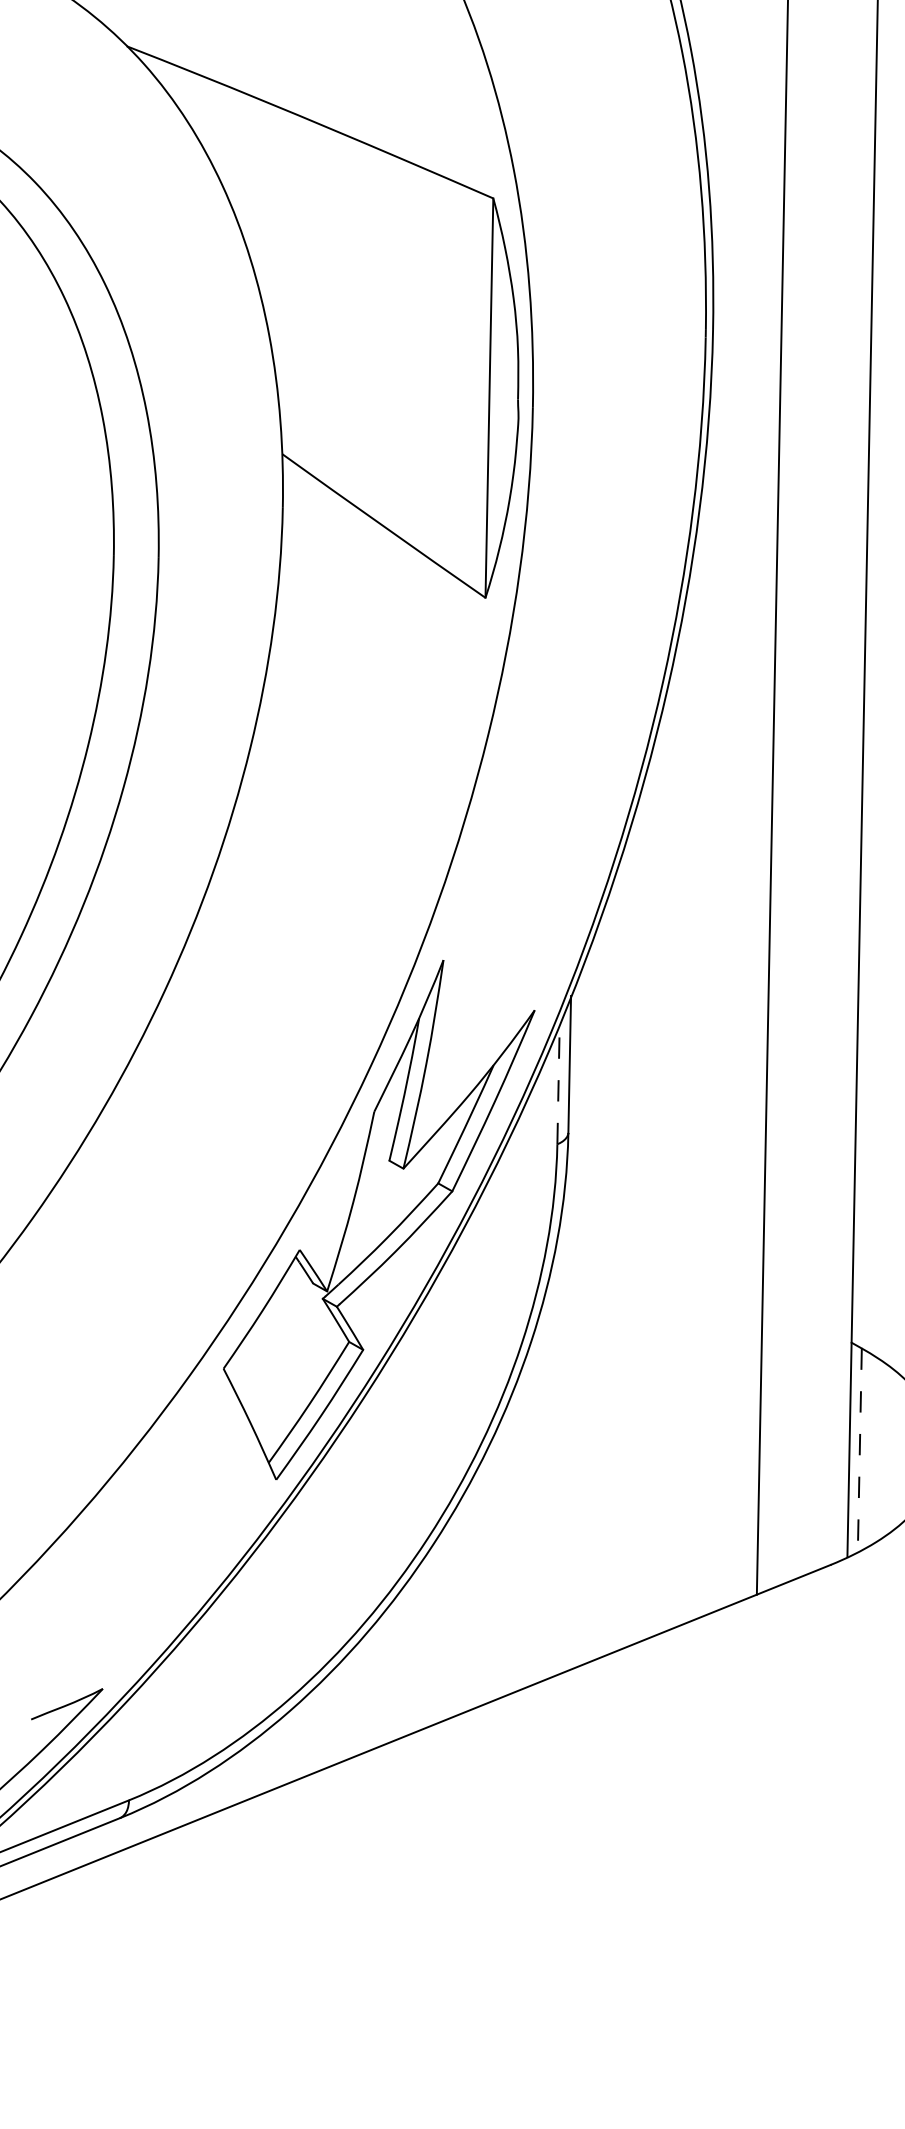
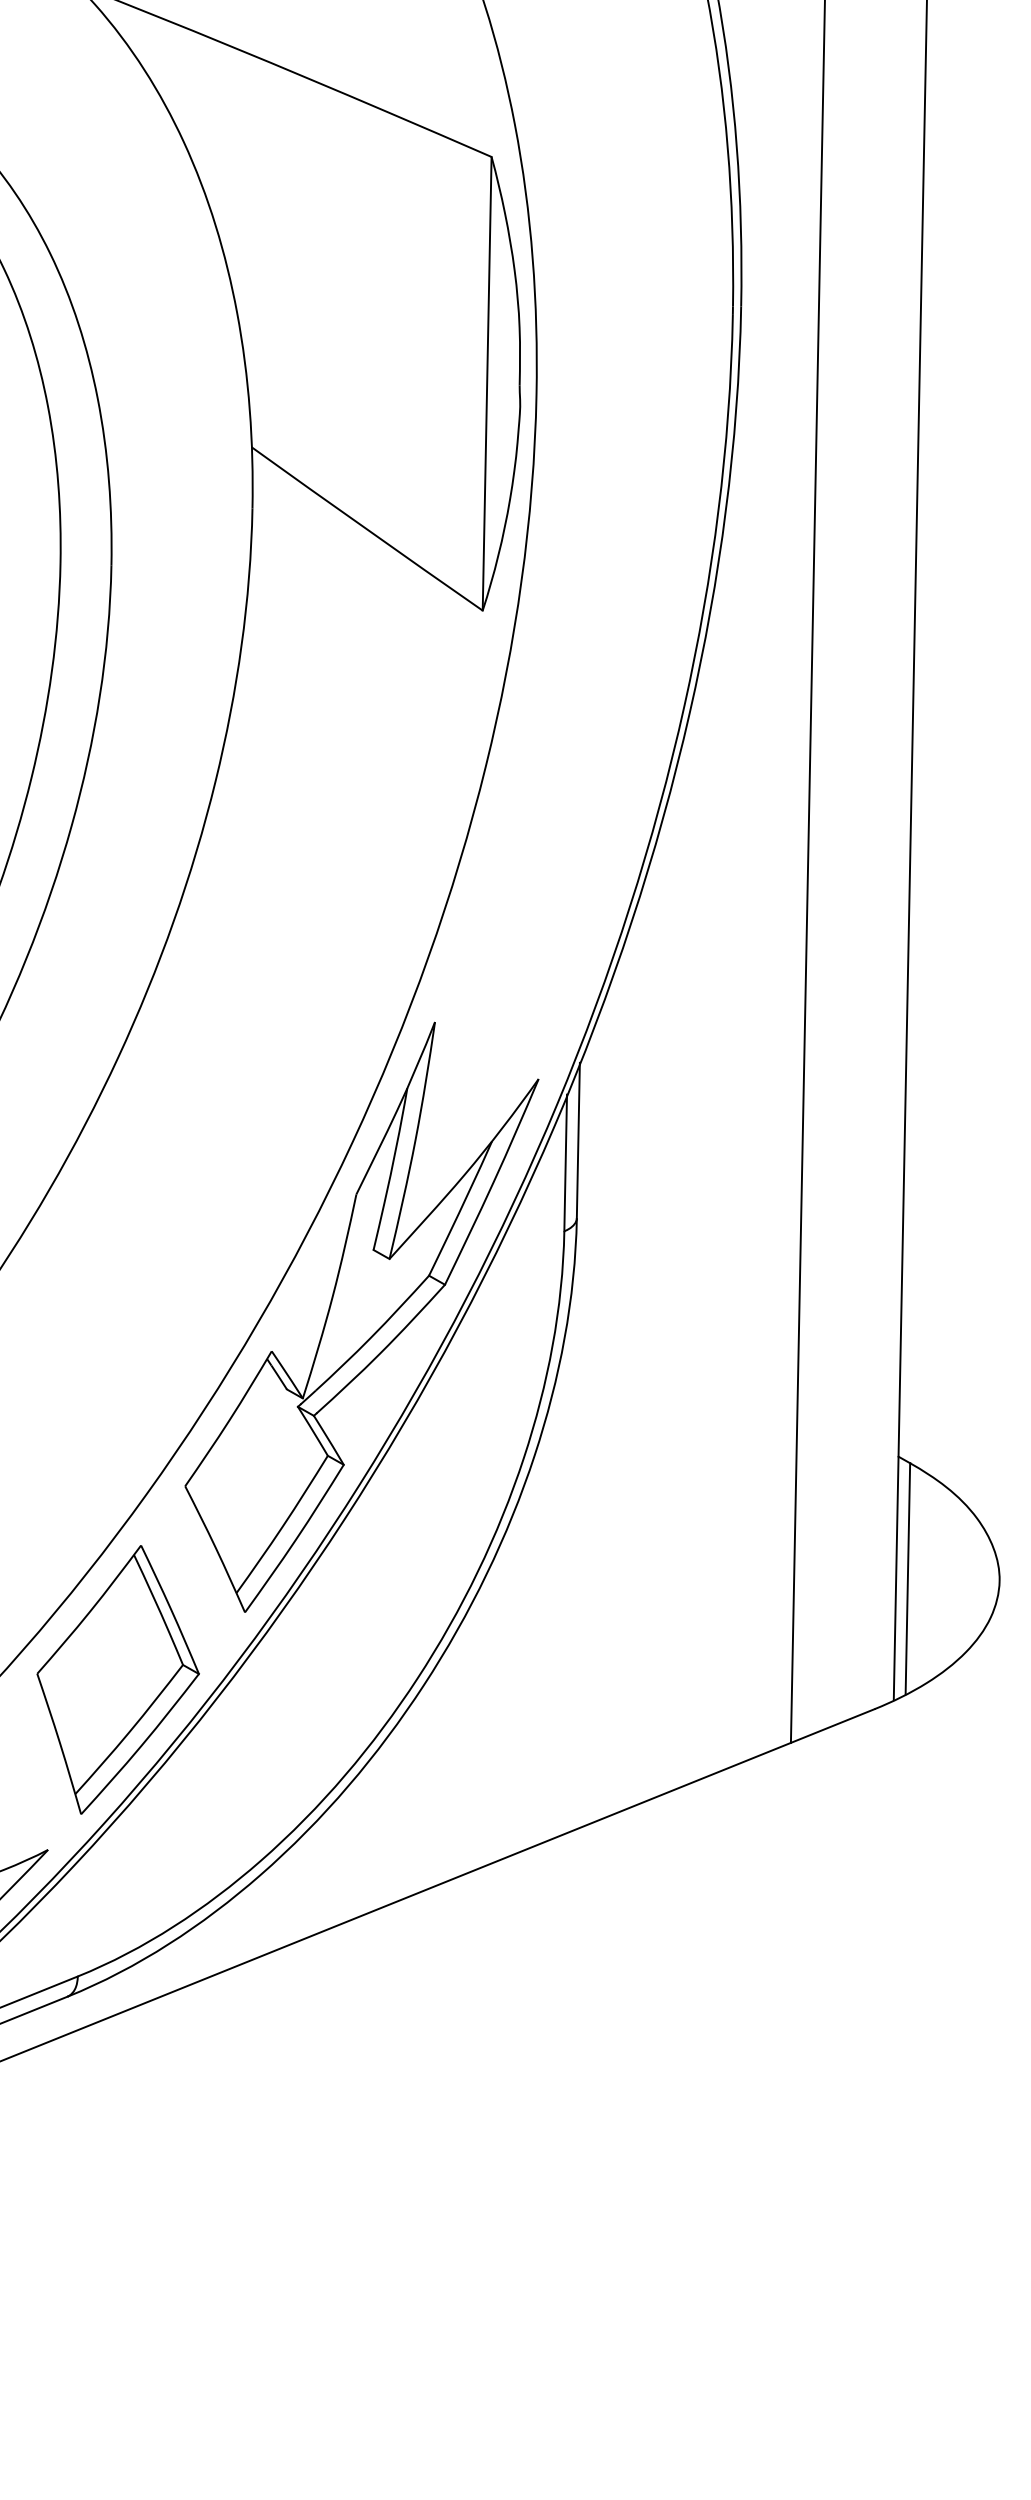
line: (558, 1083) -> (565, 1162), dashed -> solid
line: (859, 1449) -> (907, 1578), dashed -> solid
part: (163, 1538) -> (117, 1679), added

